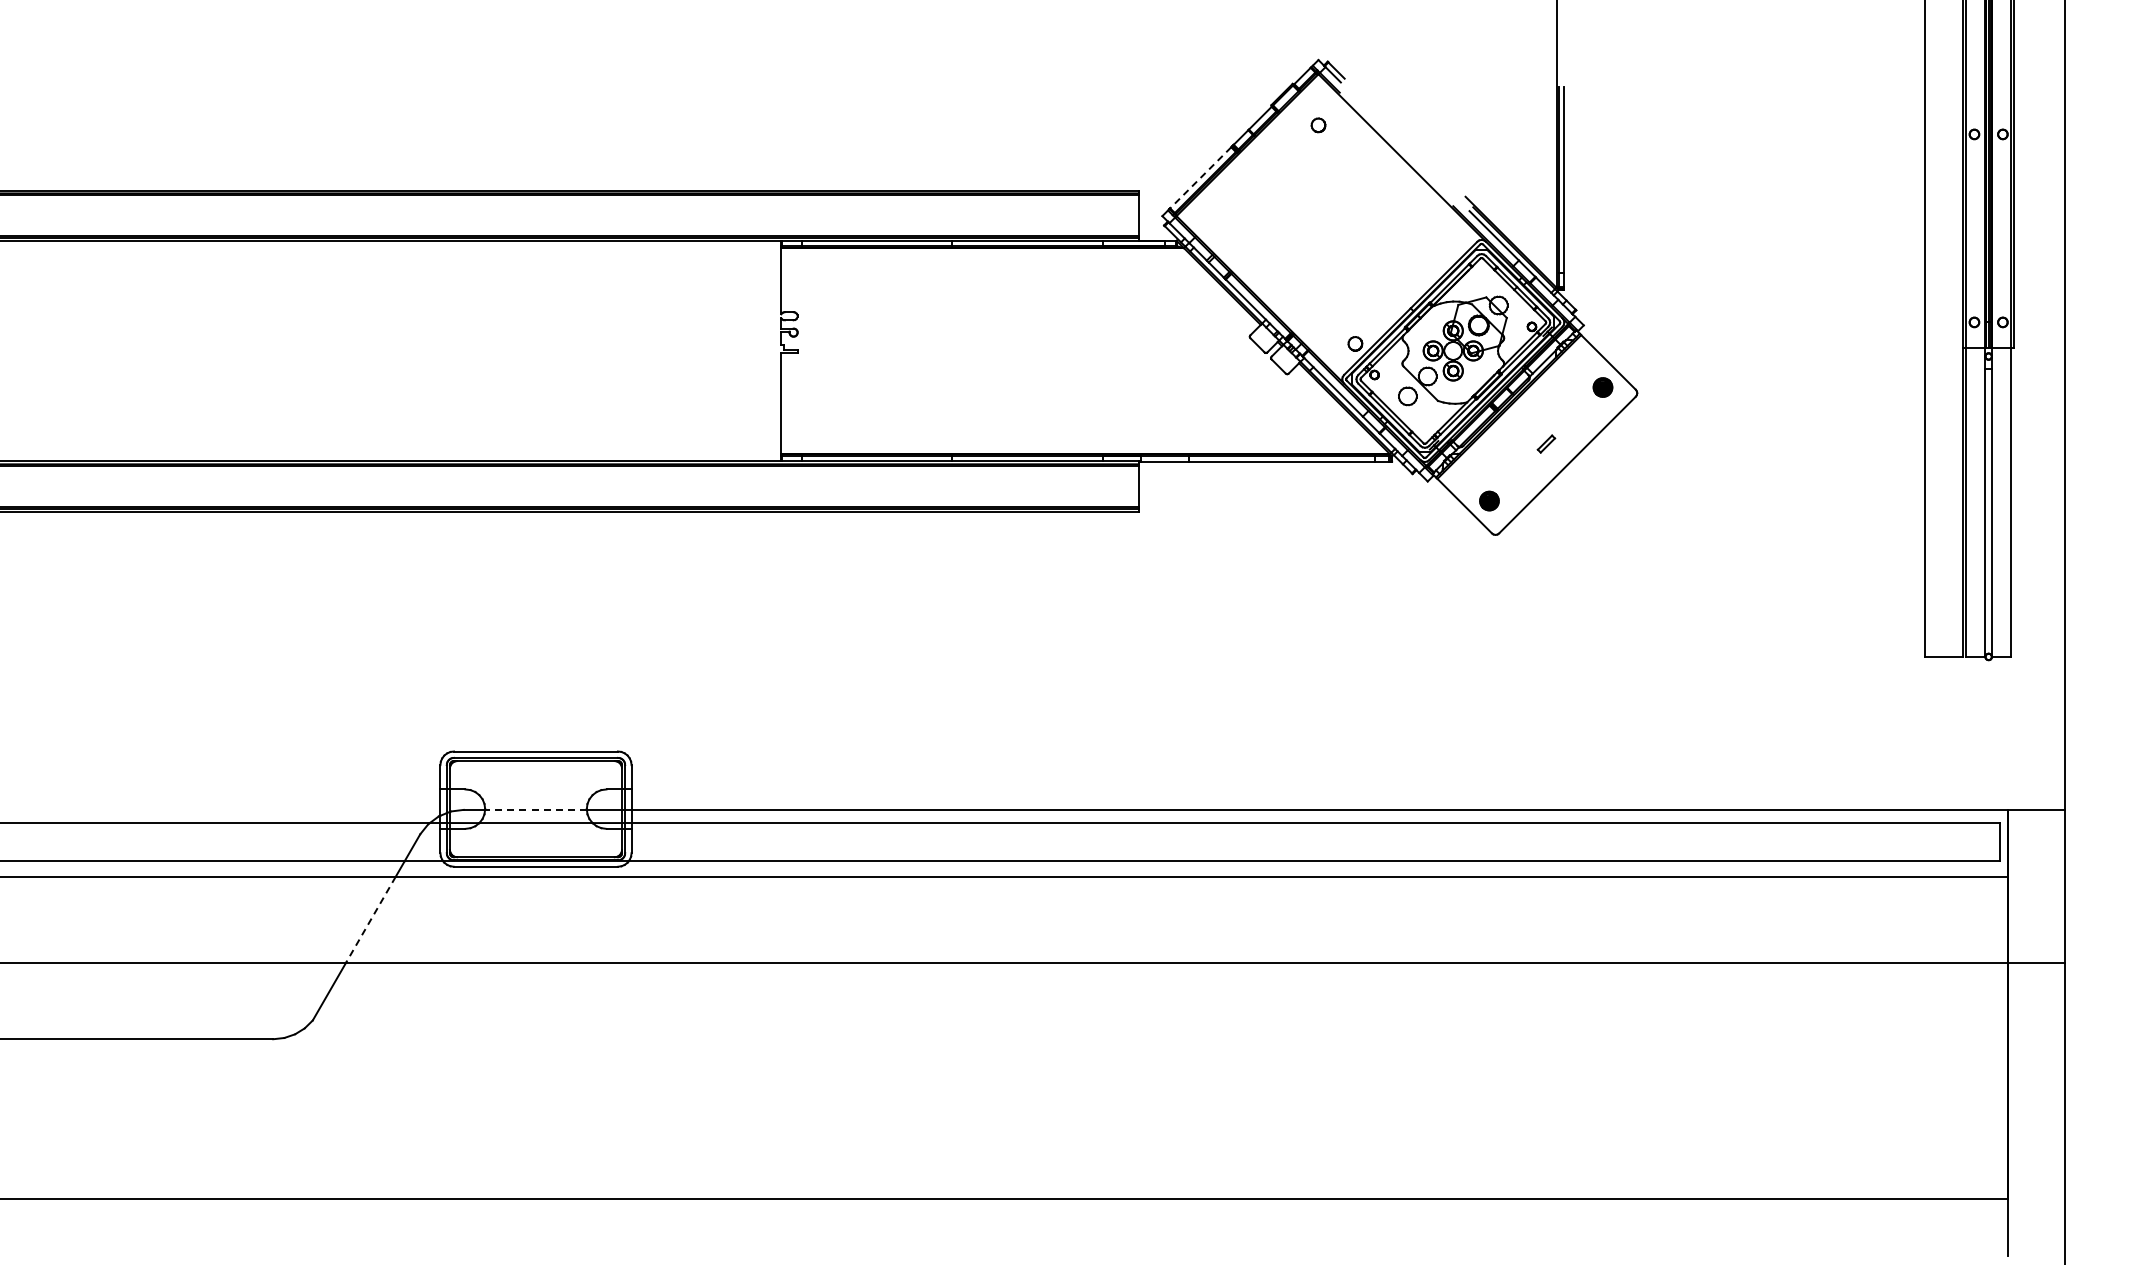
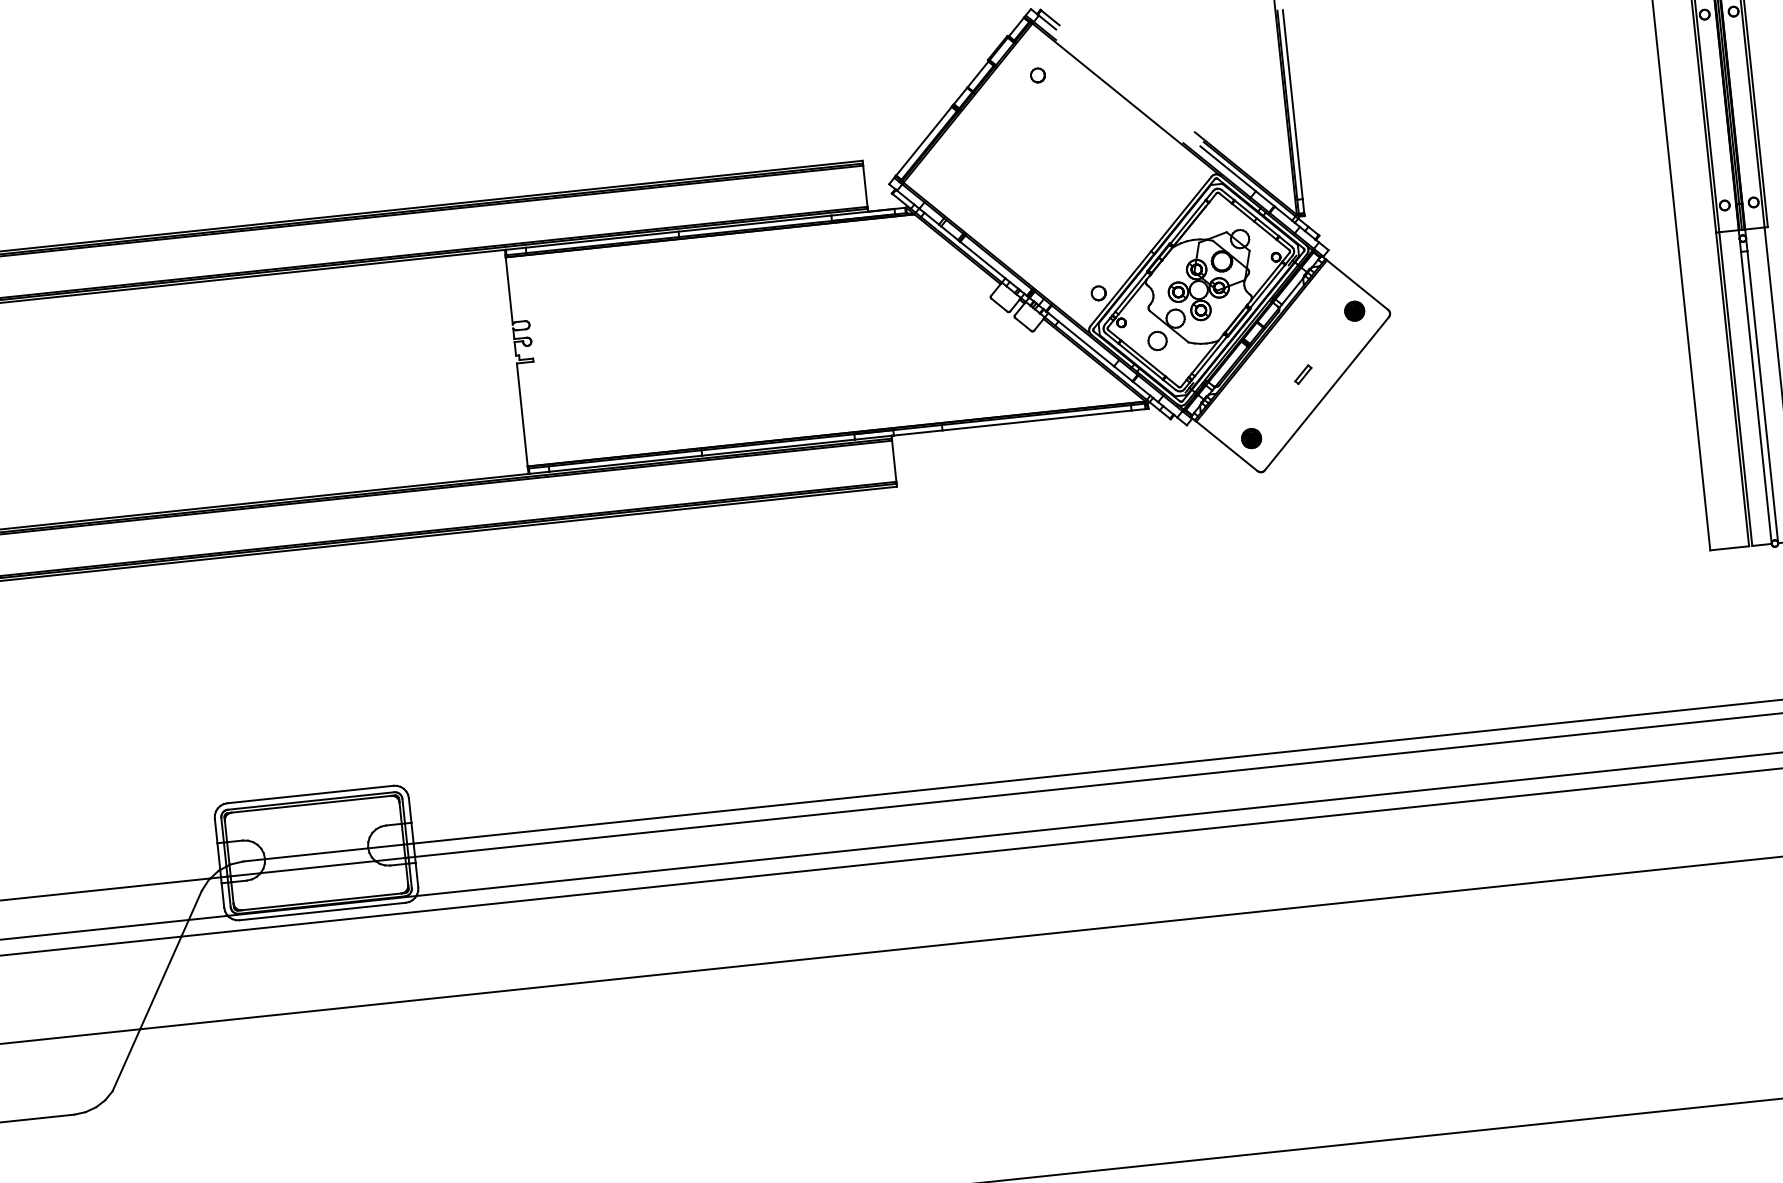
line: (1200, 178) -> (923, 141), dashed -> solid
line: (535, 809) -> (316, 853), dashed -> solid
line: (370, 919) -> (160, 982), dashed -> solid

